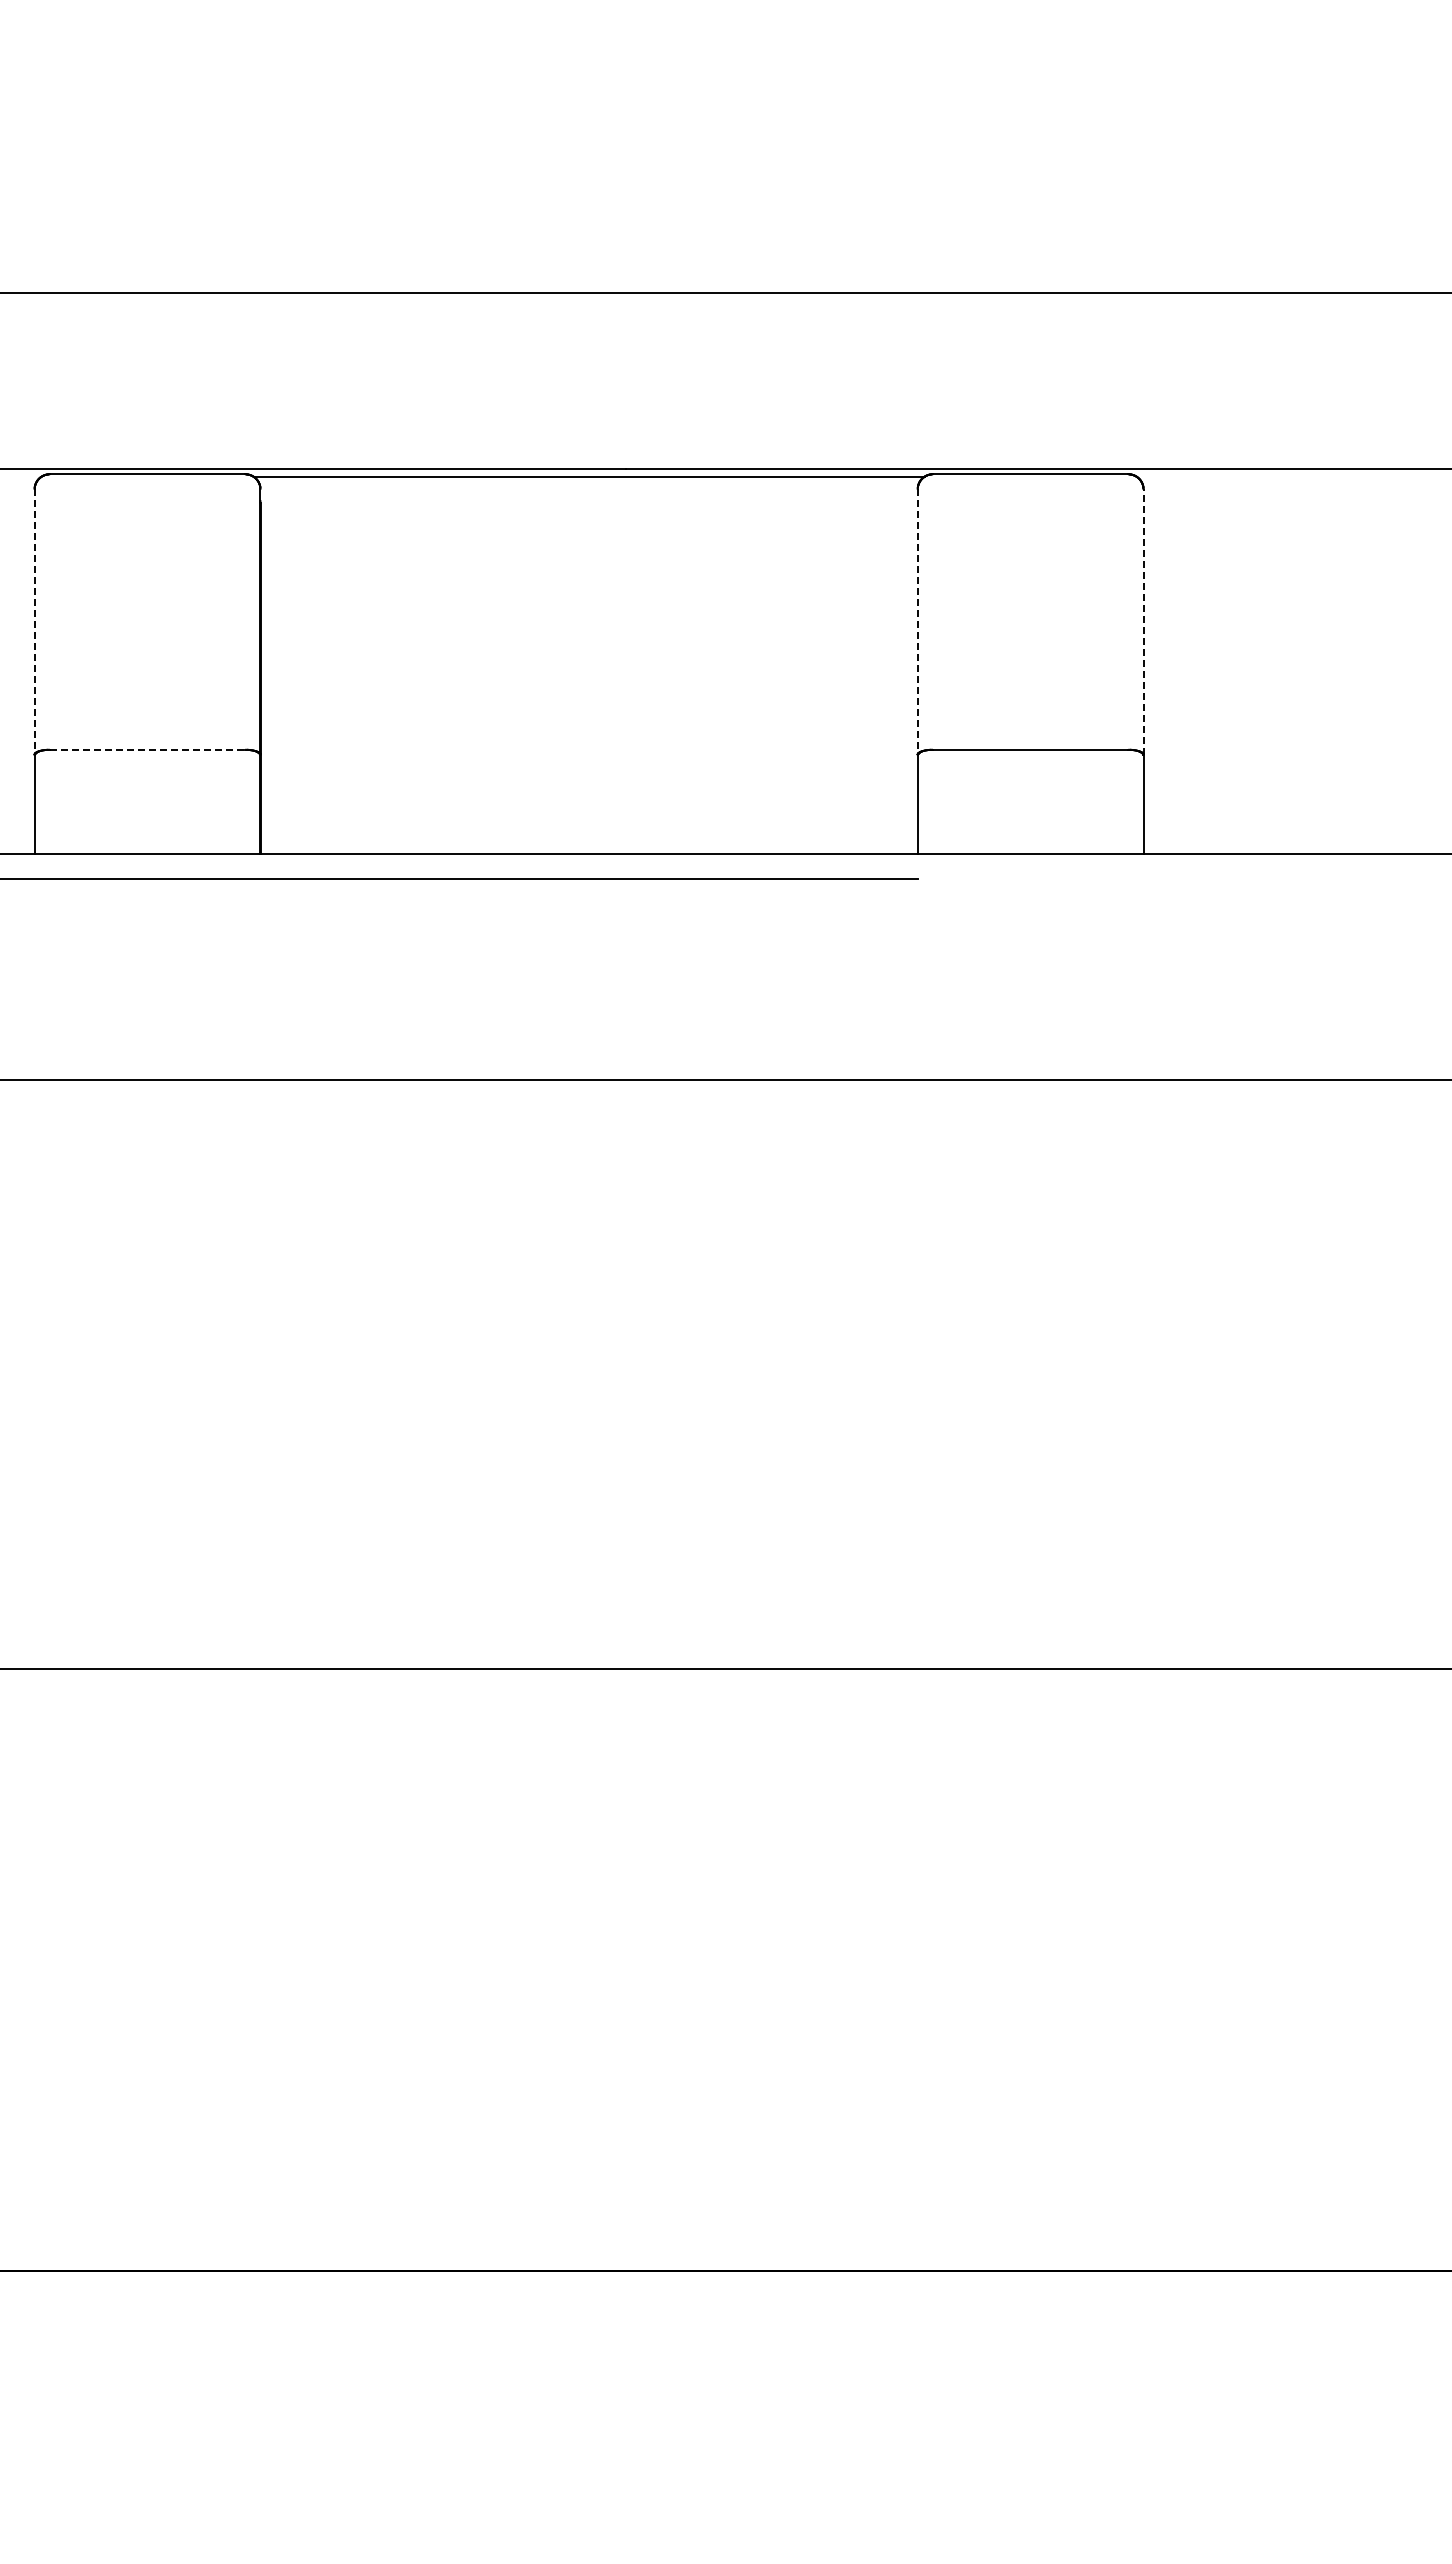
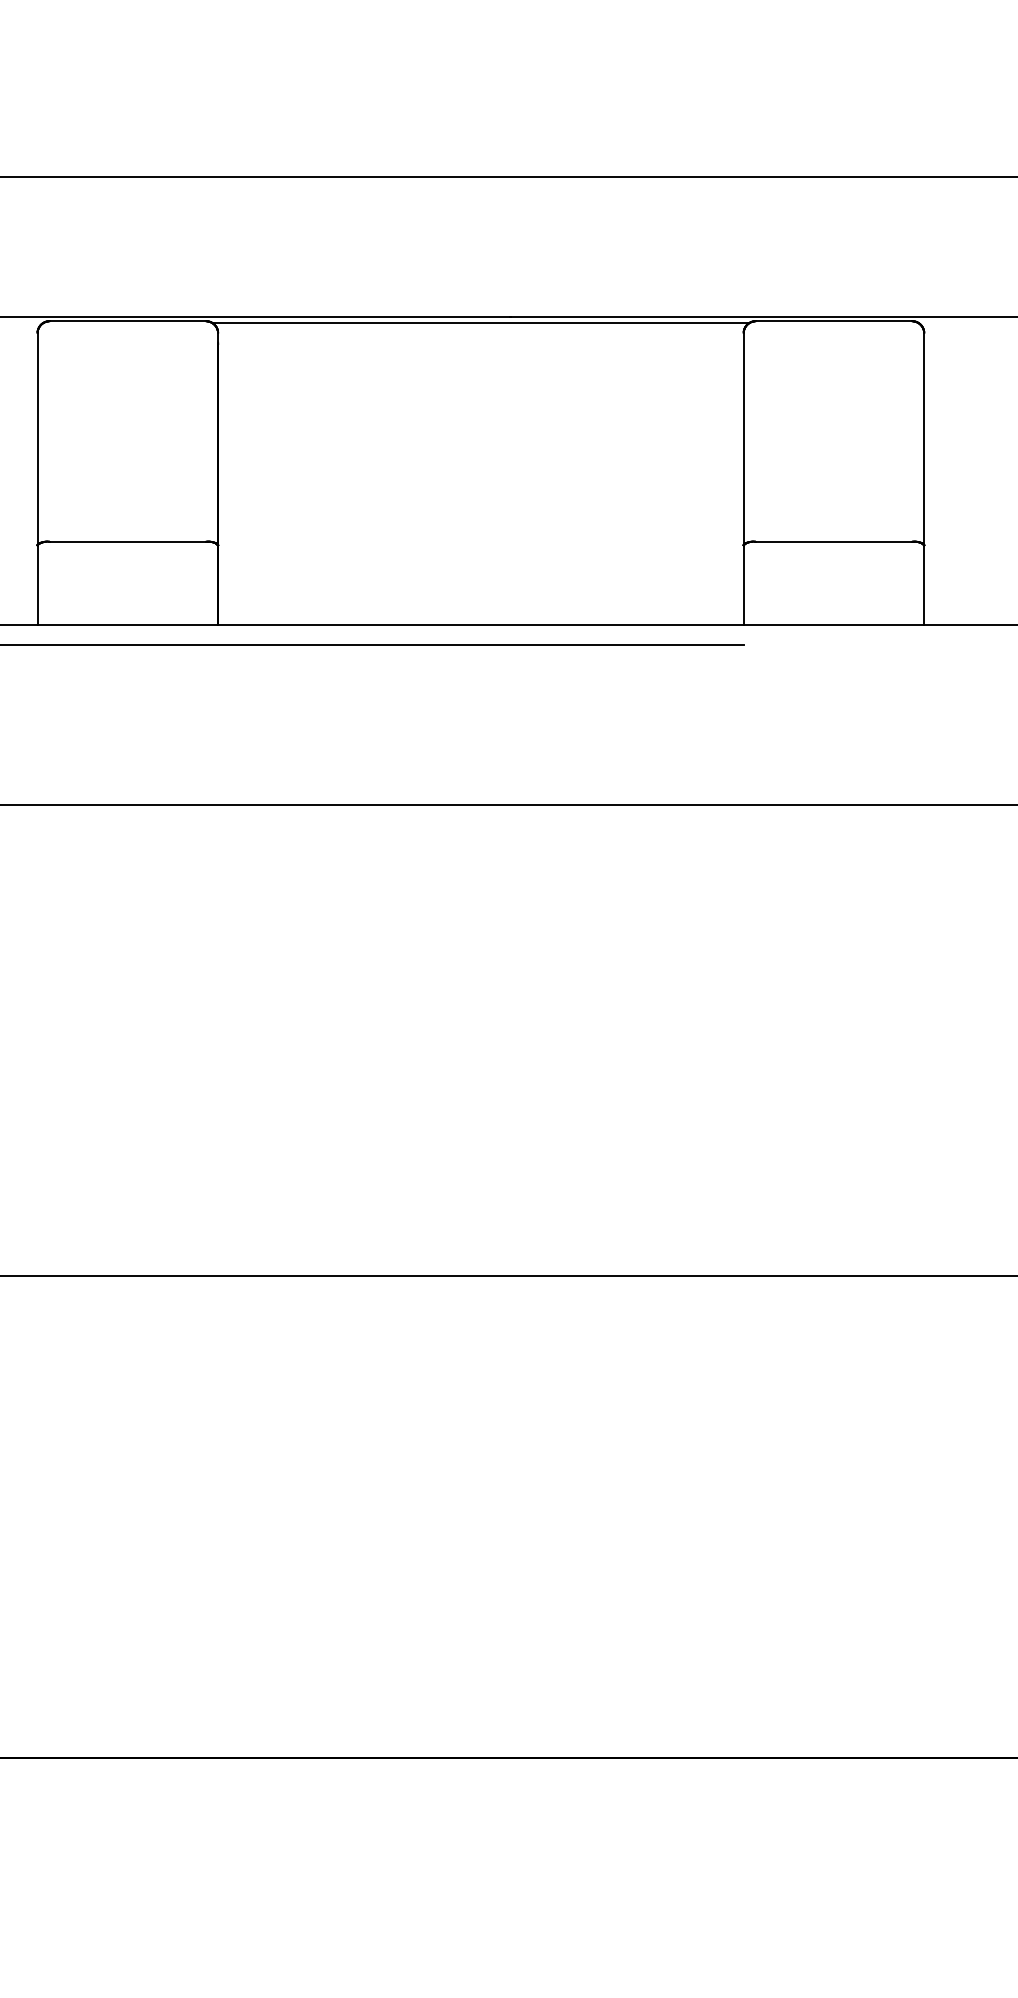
line: (34, 622) -> (37, 439), dashed -> solid
line: (917, 622) -> (743, 439), dashed -> solid
line: (1143, 622) -> (924, 439), dashed -> solid
line: (147, 749) -> (127, 541), dashed -> solid

